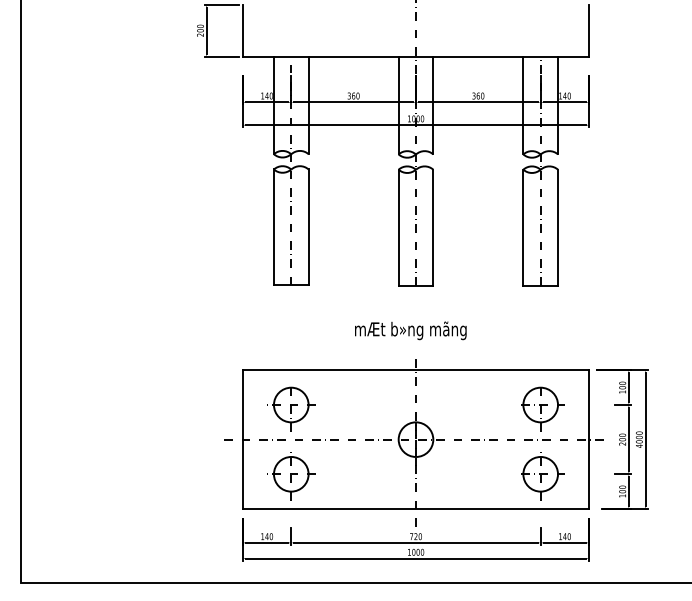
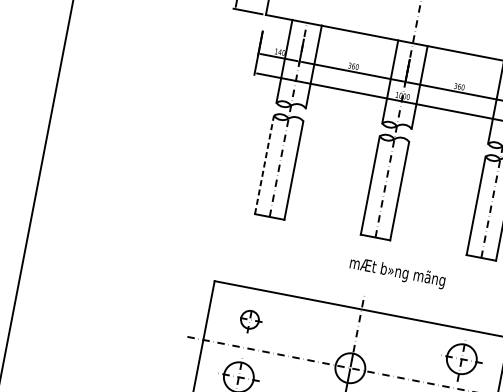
line: (273, 227) -> (264, 164), solid -> dashed
text: (410, 330) -> (397, 272), moved
part: (291, 408) -> (249, 321), size x0.6

